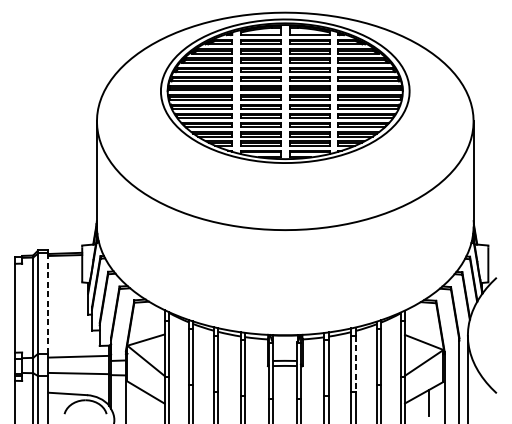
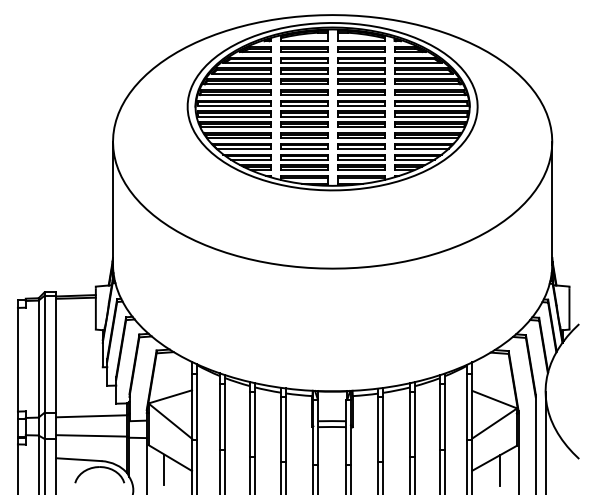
line: (48, 302) -> (56, 353), dashed -> solid
line: (355, 363) -> (414, 424), dashed -> solid
line: (141, 402) -> (164, 469), added

